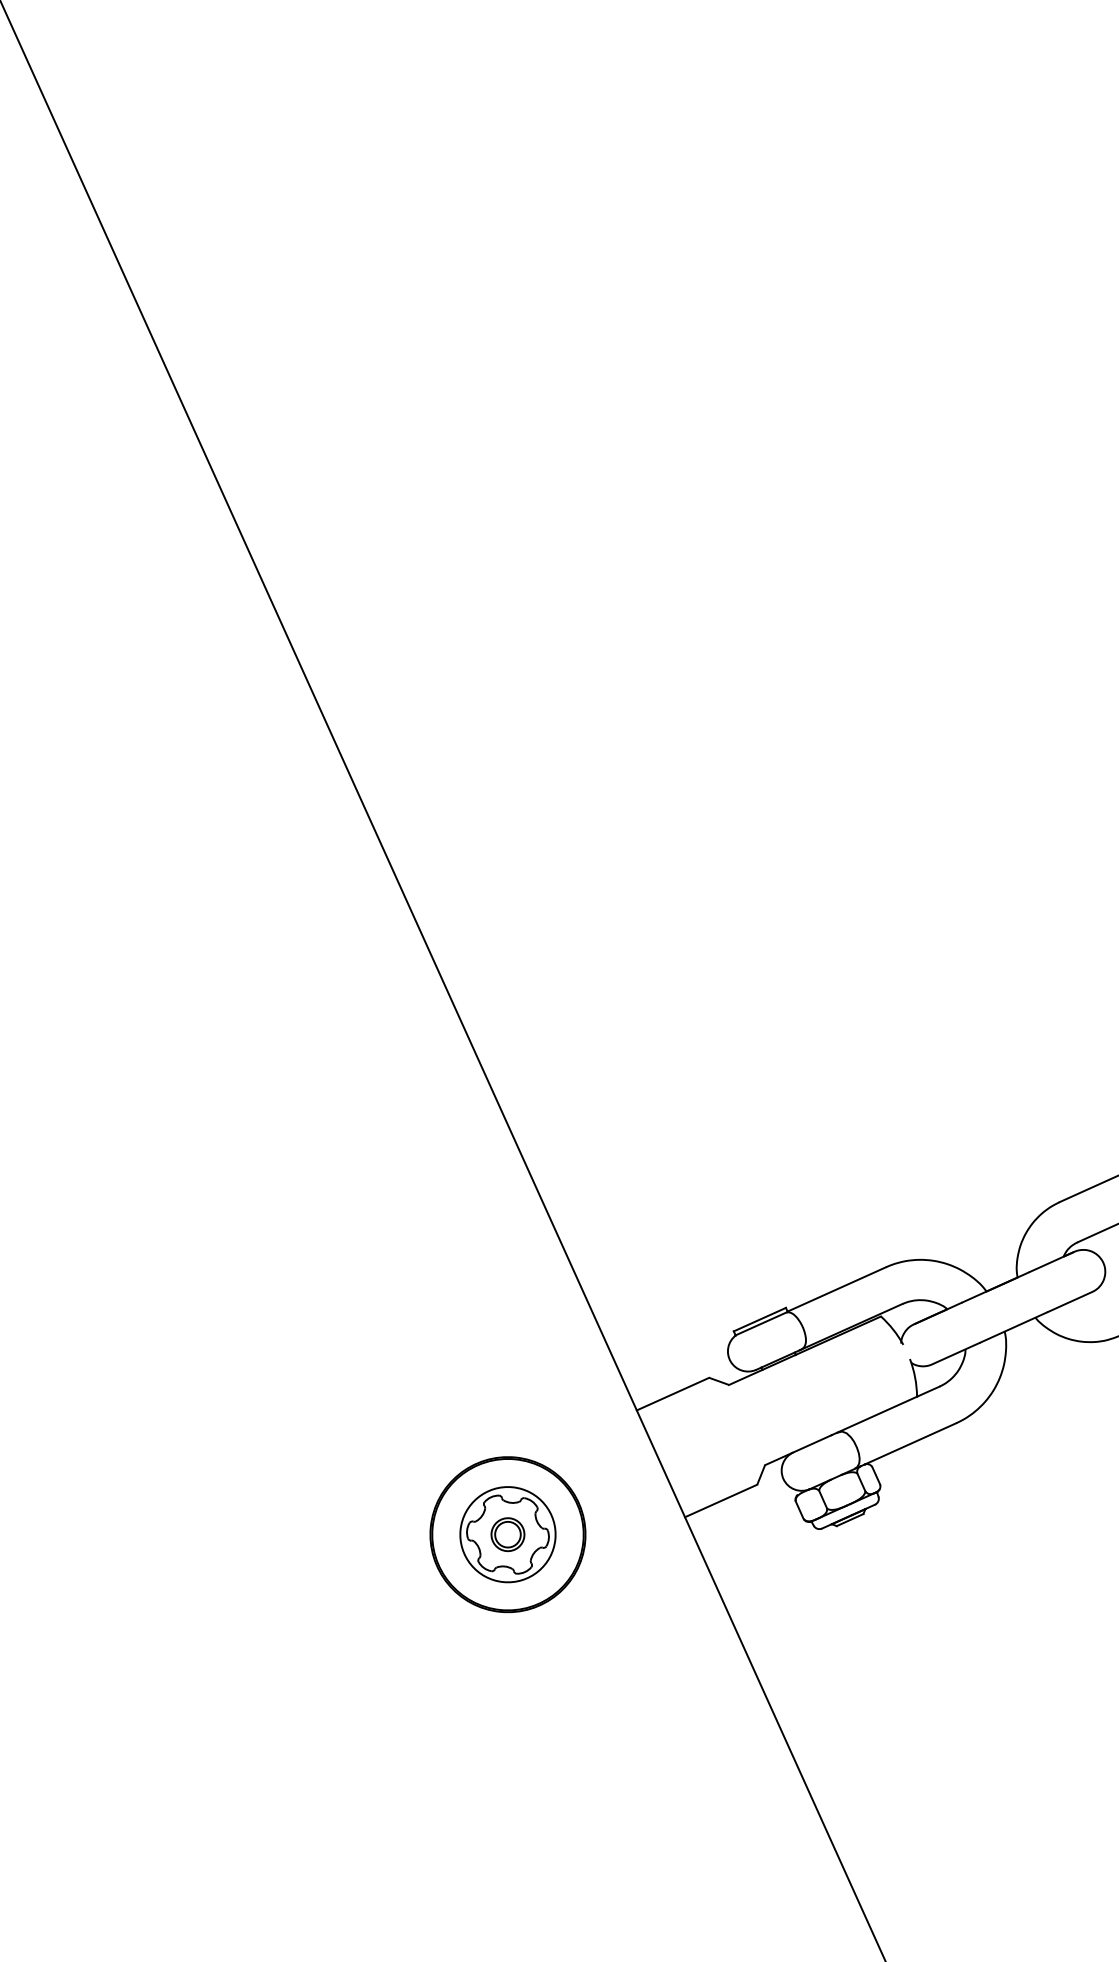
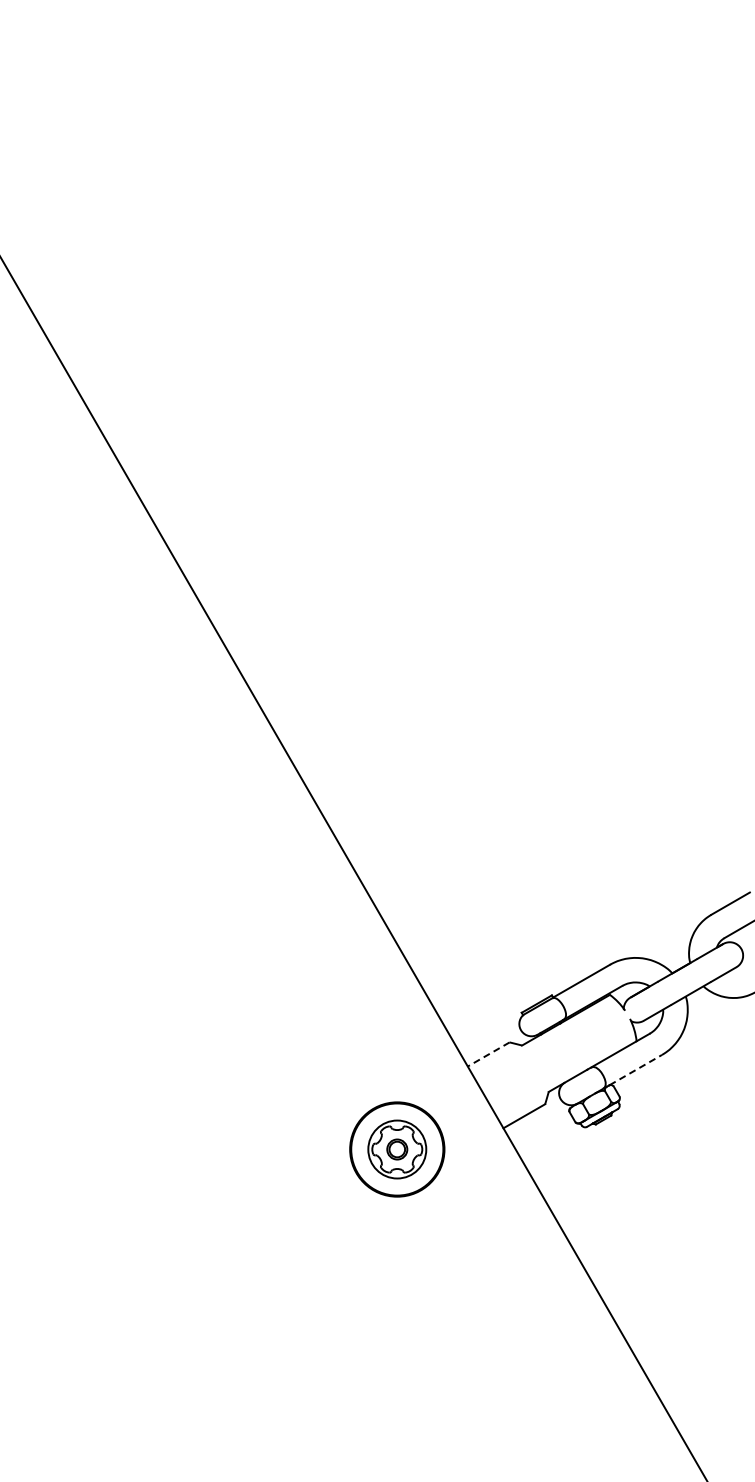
line: (672, 1394) -> (488, 1054), solid -> dashed
line: (912, 1442) -> (636, 1069), solid -> dashed

